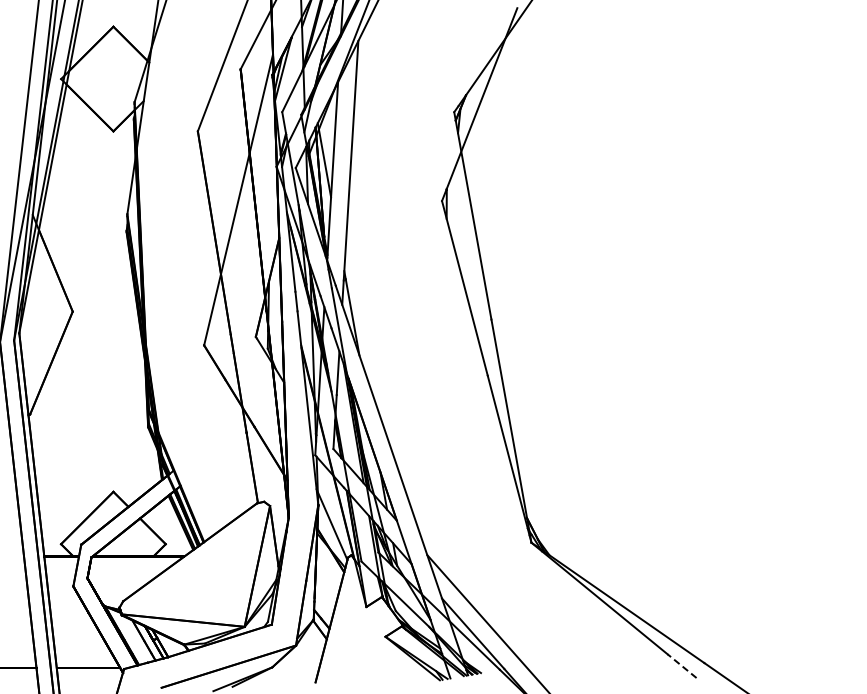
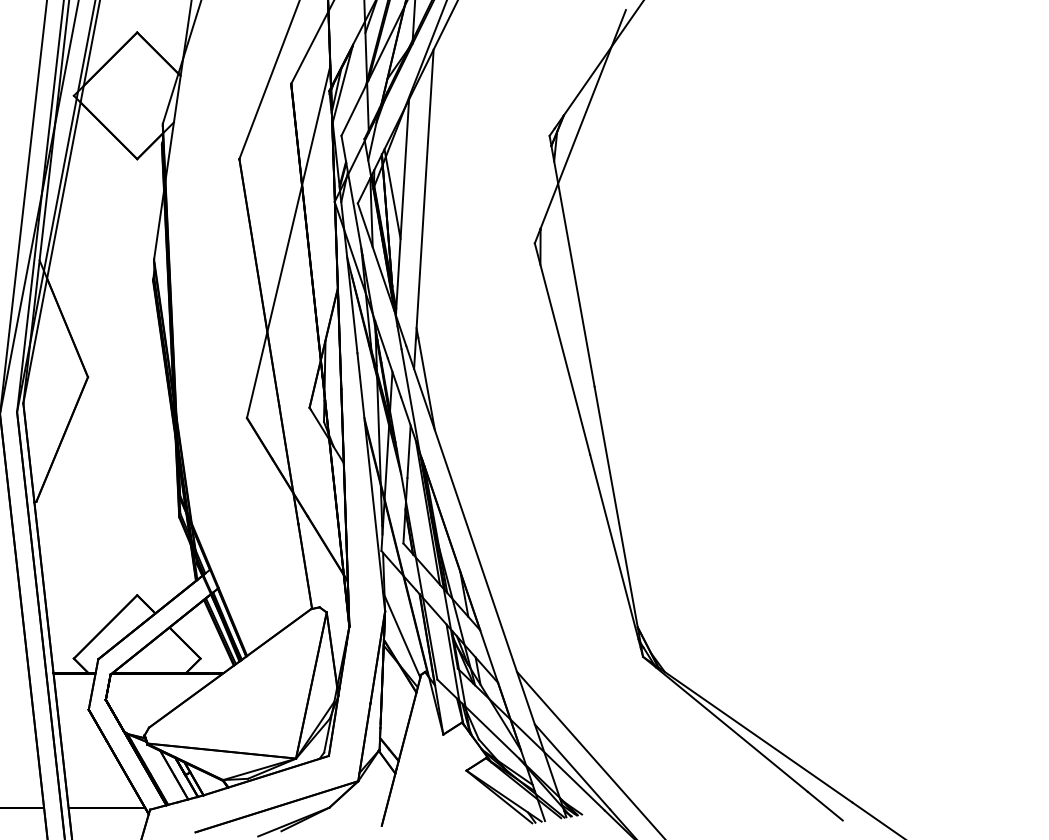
line: (682, 666) -> (825, 806), dashed -> solid

